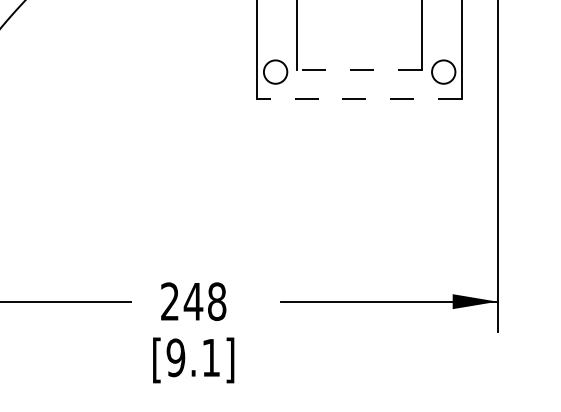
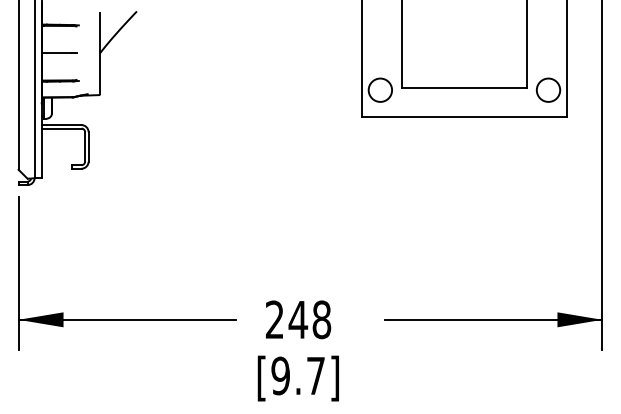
line: (358, 70) -> (463, 88), dashed -> solid
line: (359, 99) -> (464, 117), dashed -> solid
text: (210, 357) -> (315, 375), [9.1] -> [9.7]

